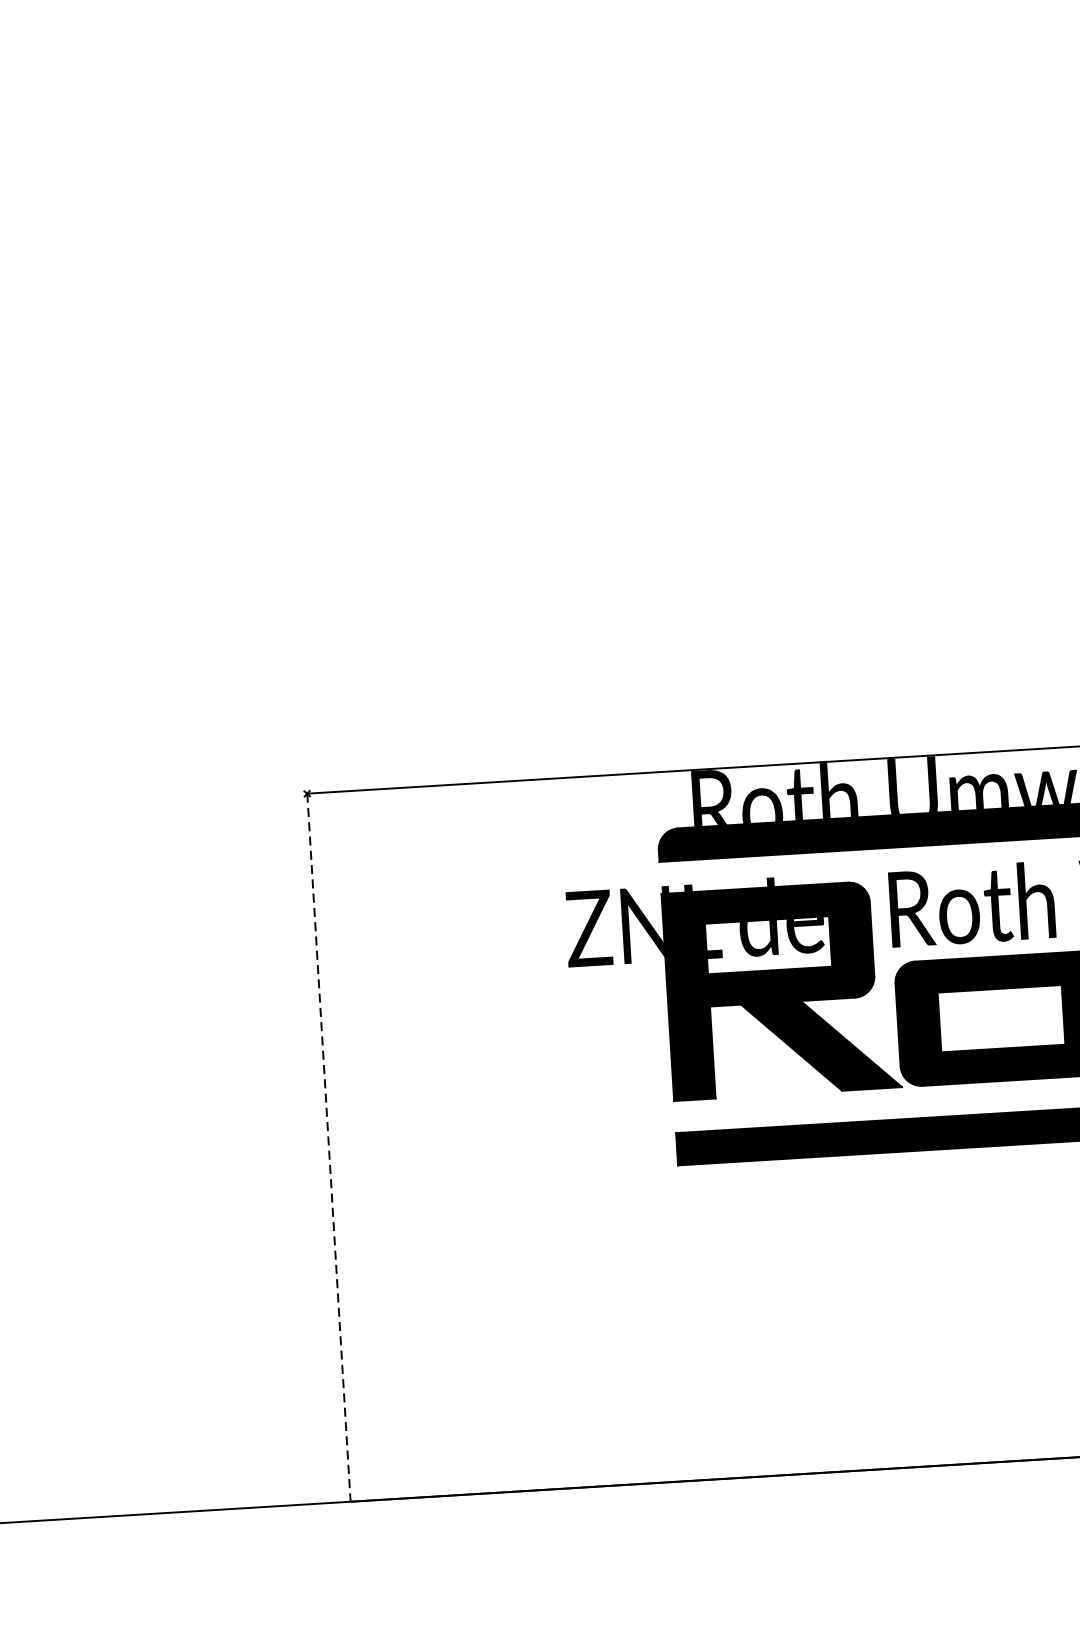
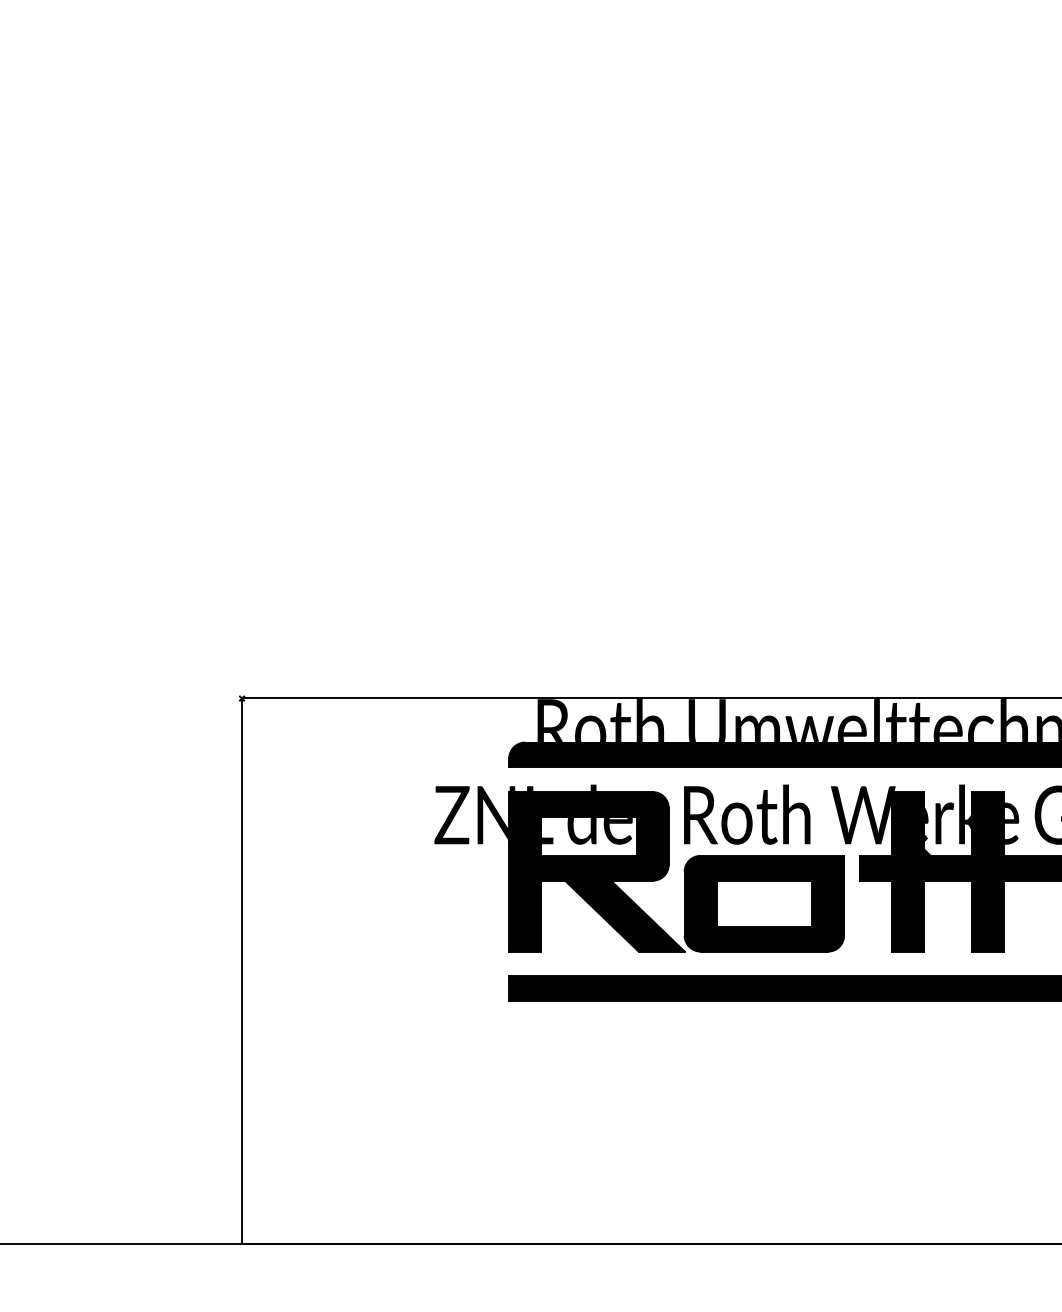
line: (329, 1148) -> (242, 971), dashed -> solid

